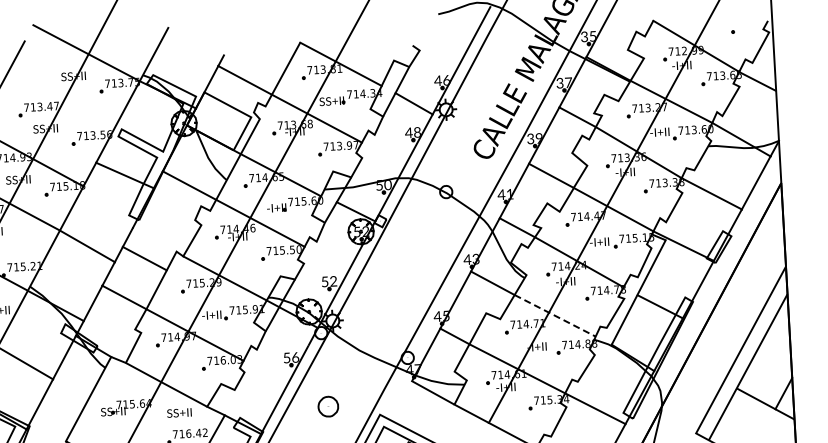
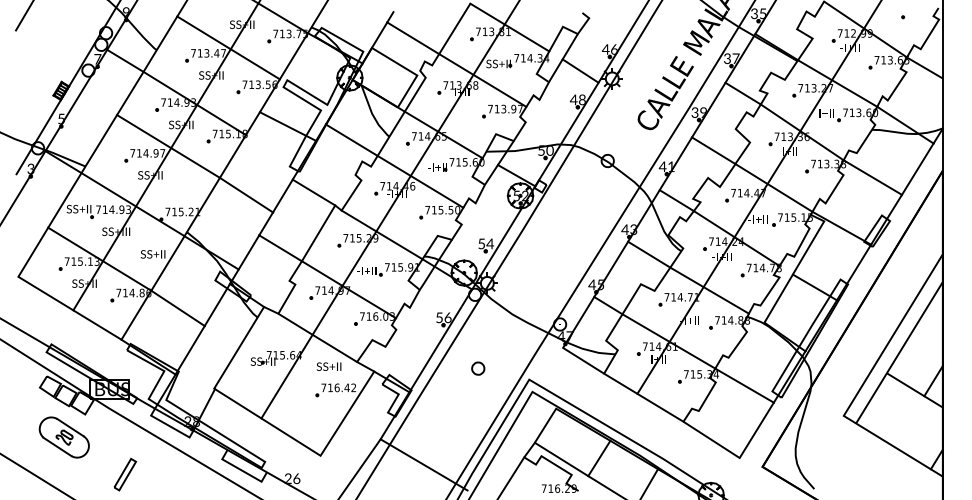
line: (61, 99) -> (228, 47), added
line: (144, 258) -> (313, 192), moved
text: (333, 280) -> (490, 243), 52 -> 54
line: (555, 315) -> (709, 290), dashed -> solid
part: (328, 406) -> (478, 368), size x0.62

